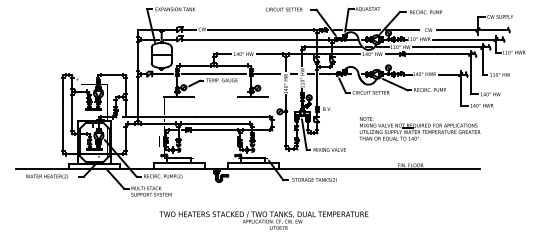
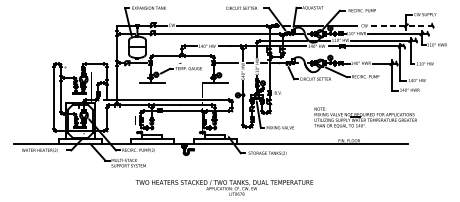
line: (473, 30) -> (402, 26), solid -> dashed
line: (213, 74) -> (181, 63), removed
part: (419, 129) -> (365, 118), moved

